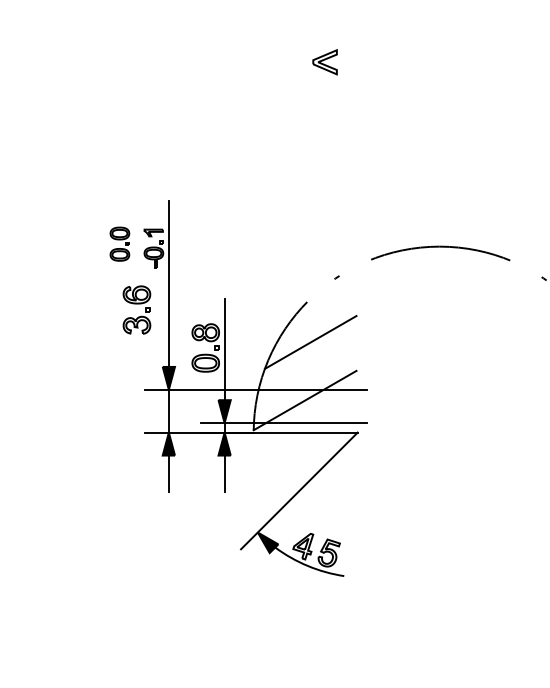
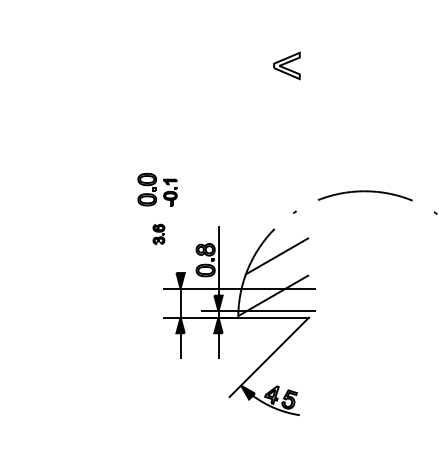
part: (324, 61) -> (286, 65), size x1.6
part: (120, 244) -> (147, 189), size x1.4
line: (168, 283) -> (180, 216), removed
part: (136, 310) -> (158, 234), size x0.6

